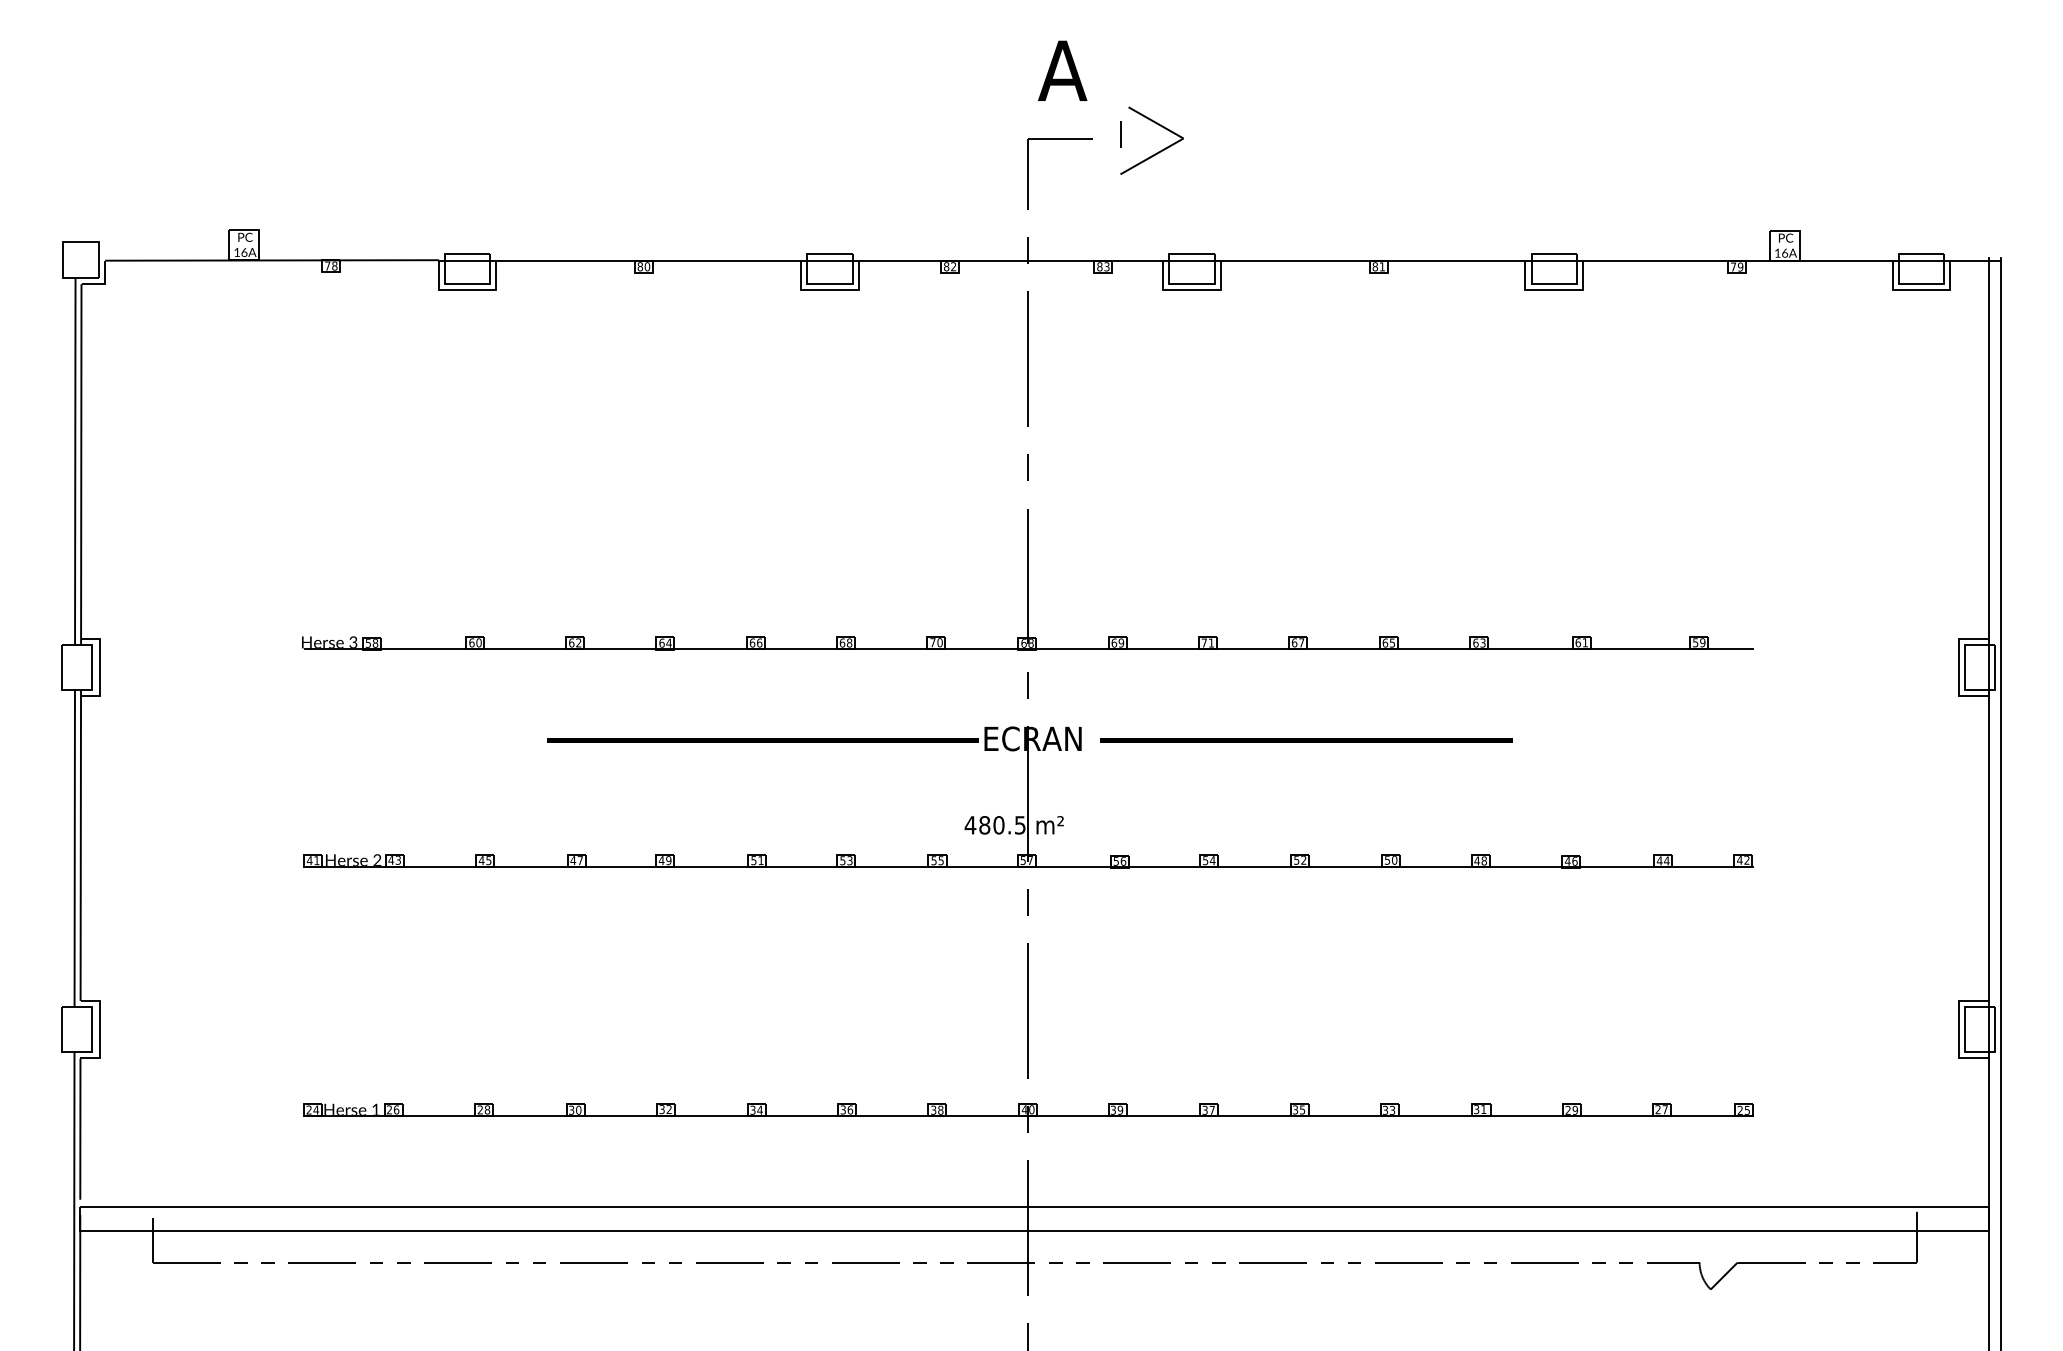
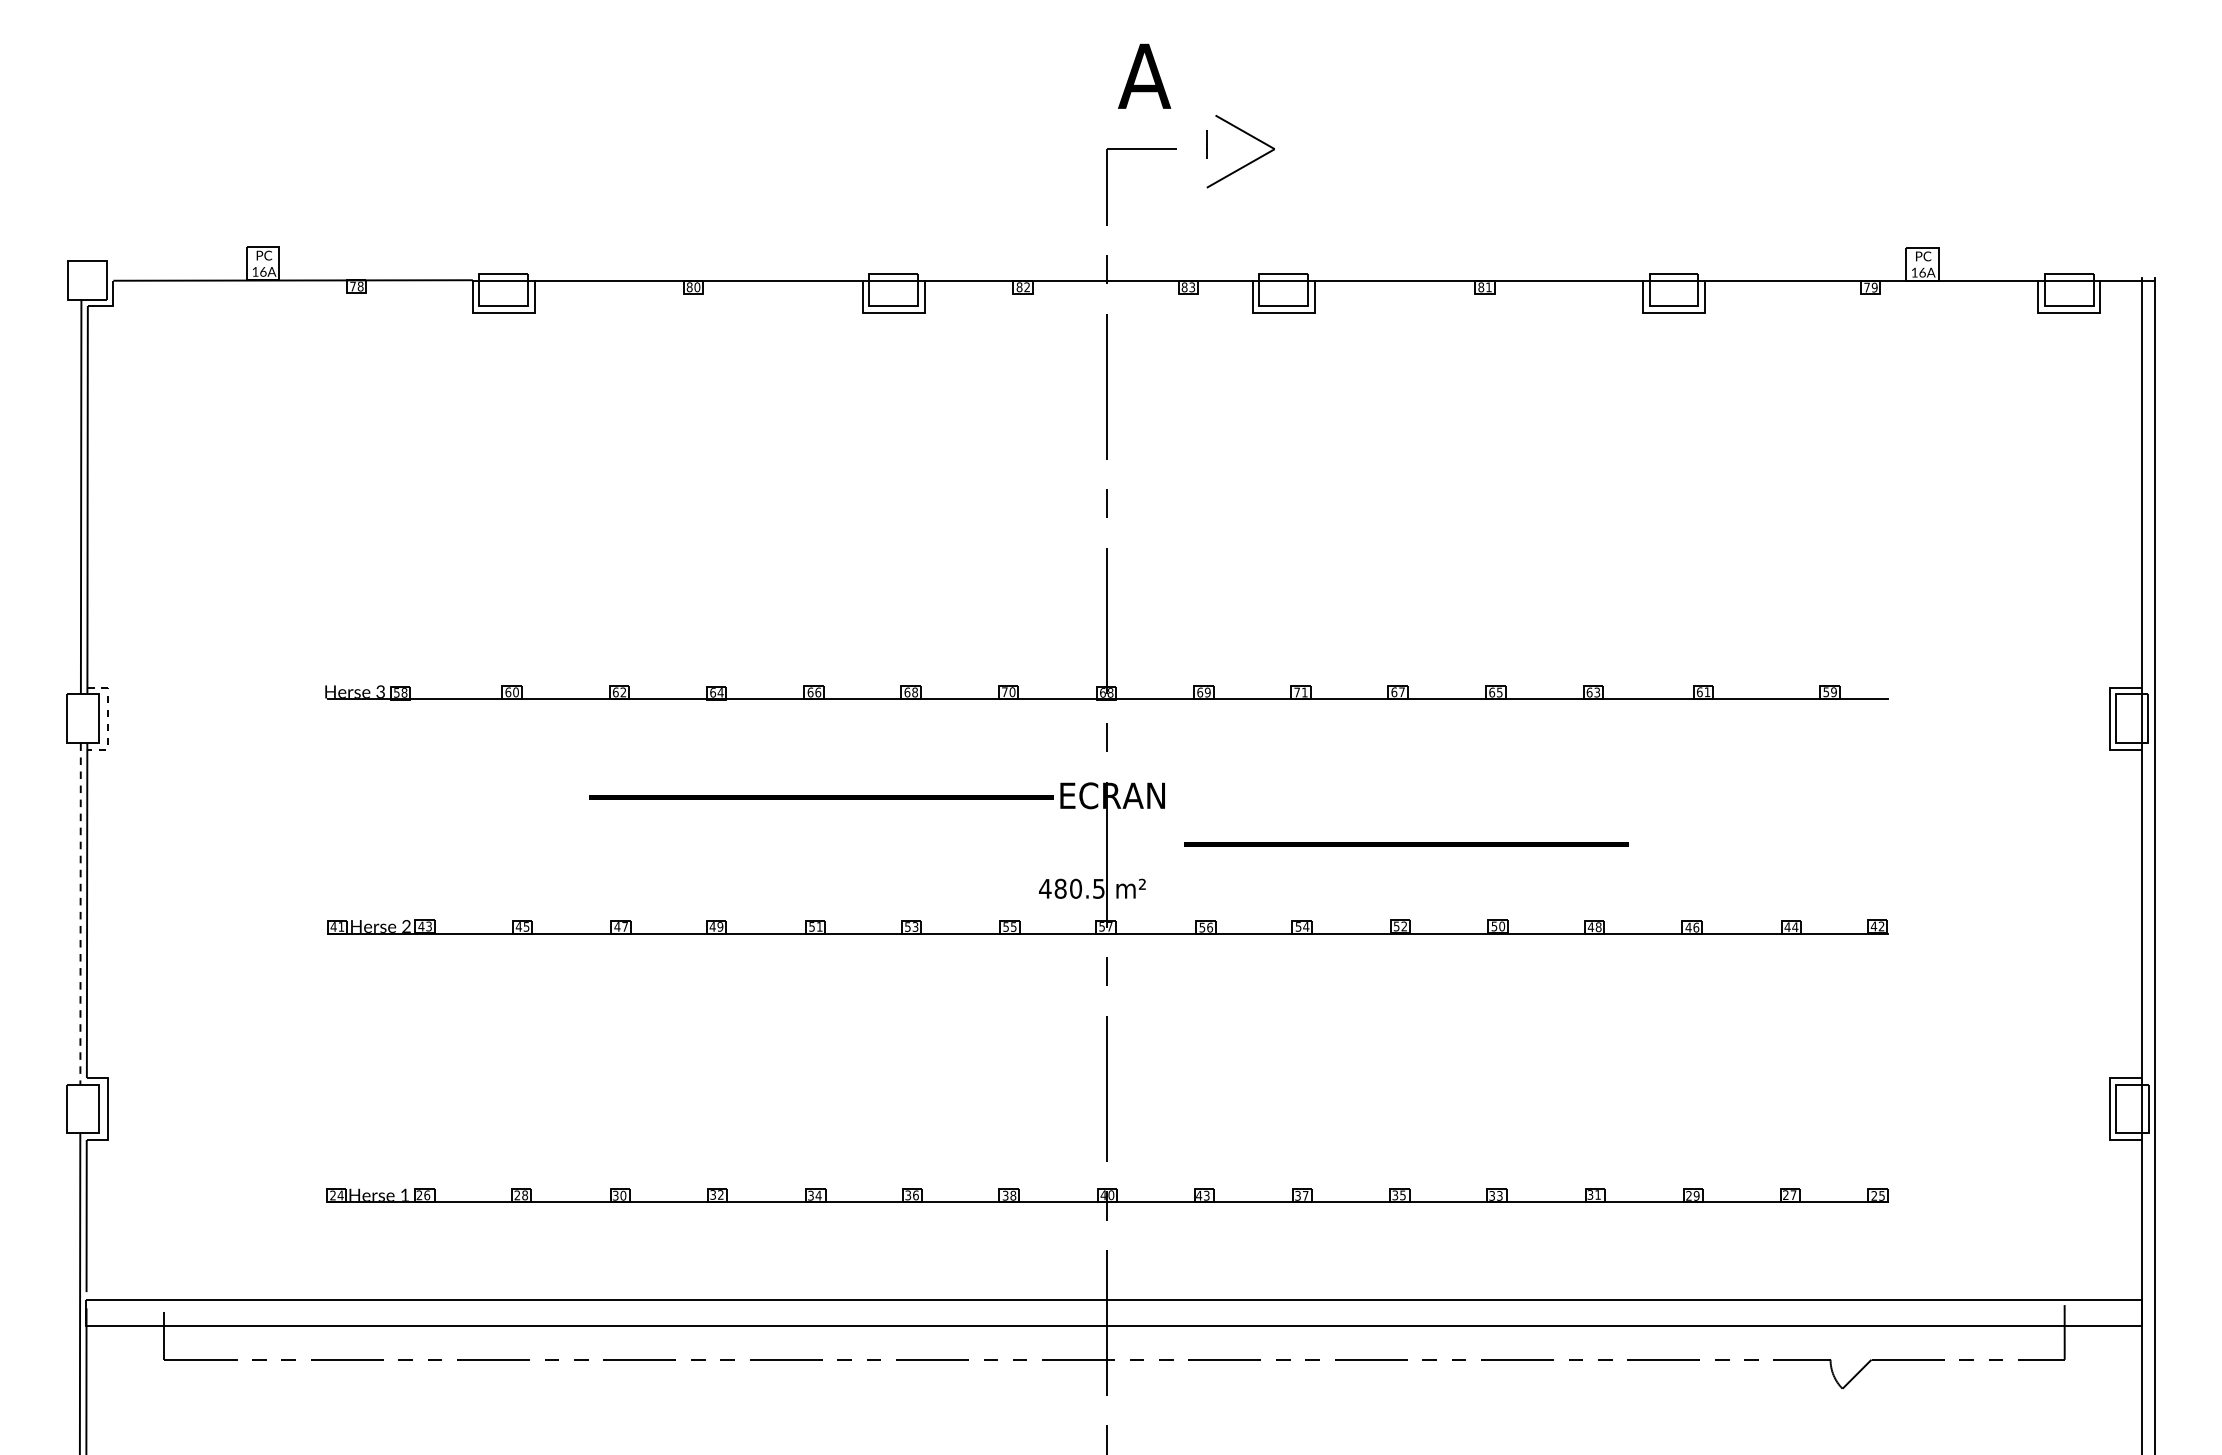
line: (100, 667) -> (108, 718), solid -> dashed
line: (1306, 740) -> (1407, 844), moved
line: (74, 849) -> (80, 914), solid -> dashed
text: (1116, 1109) -> (1202, 1194), 39 -> 43

